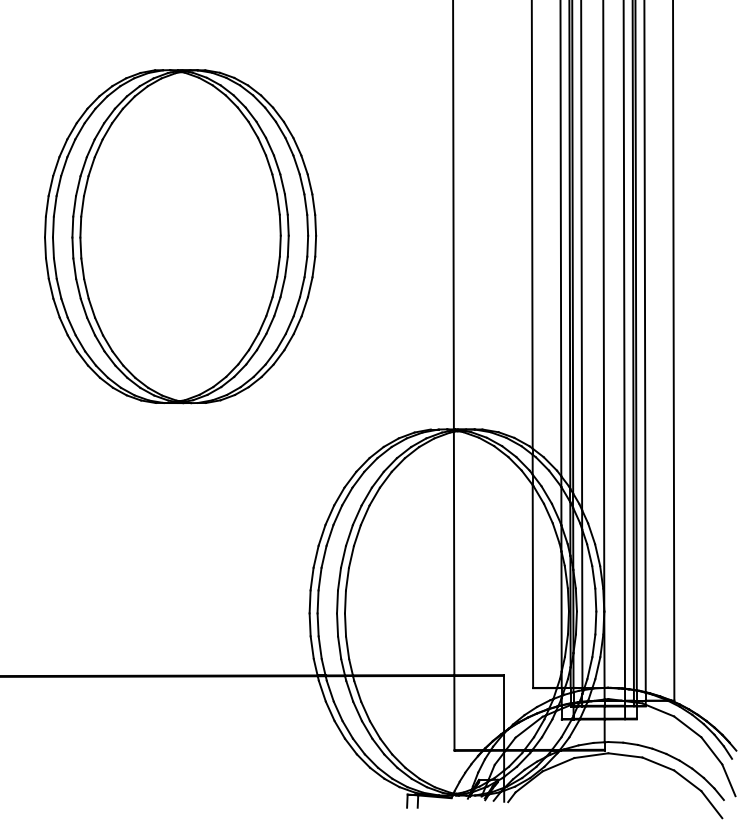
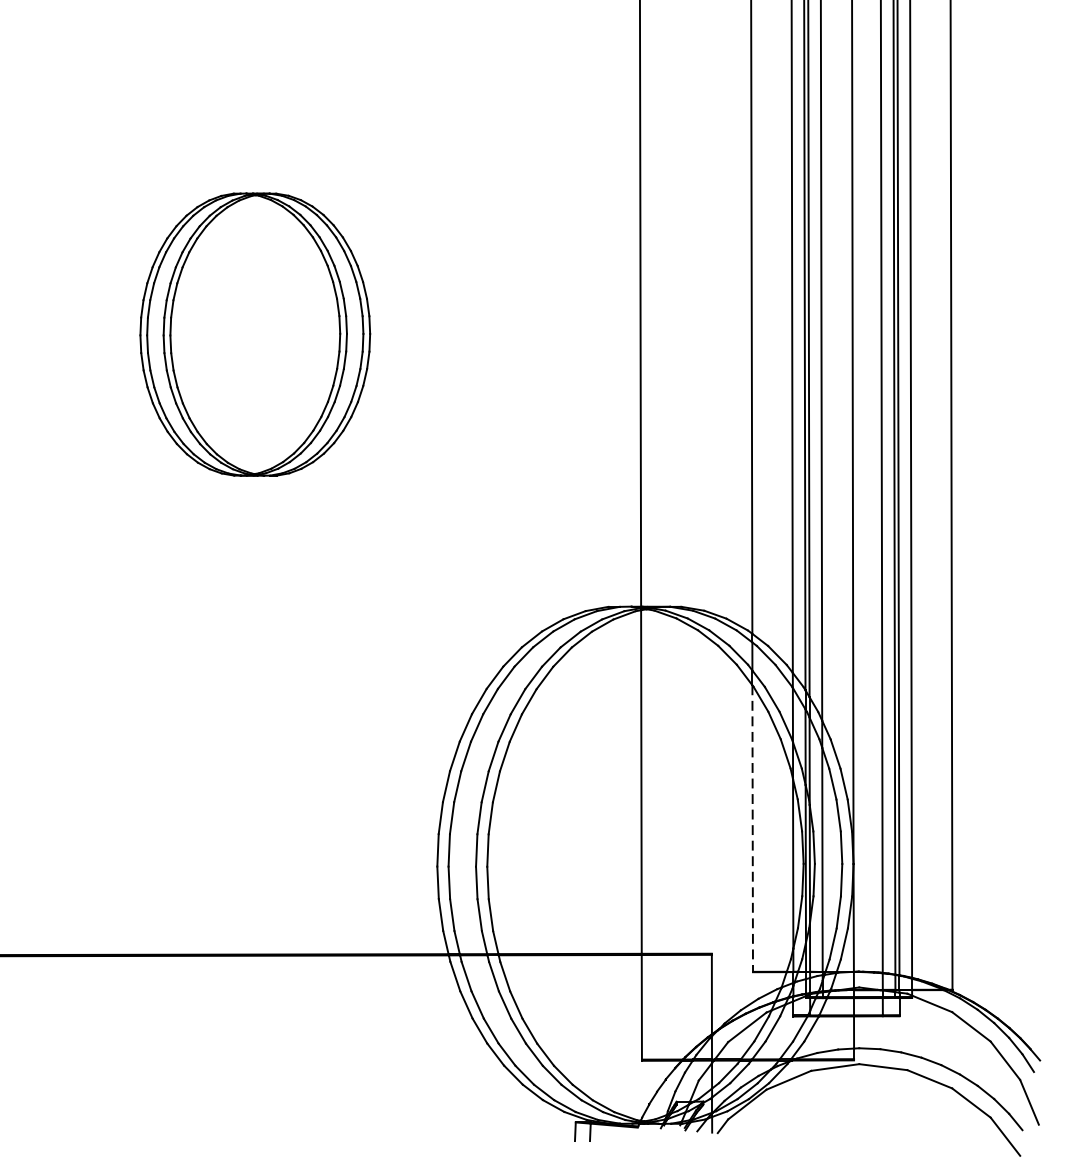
part: (180, 236) -> (254, 334), size x0.6
line: (532, 587) -> (752, 829), solid -> dashed

